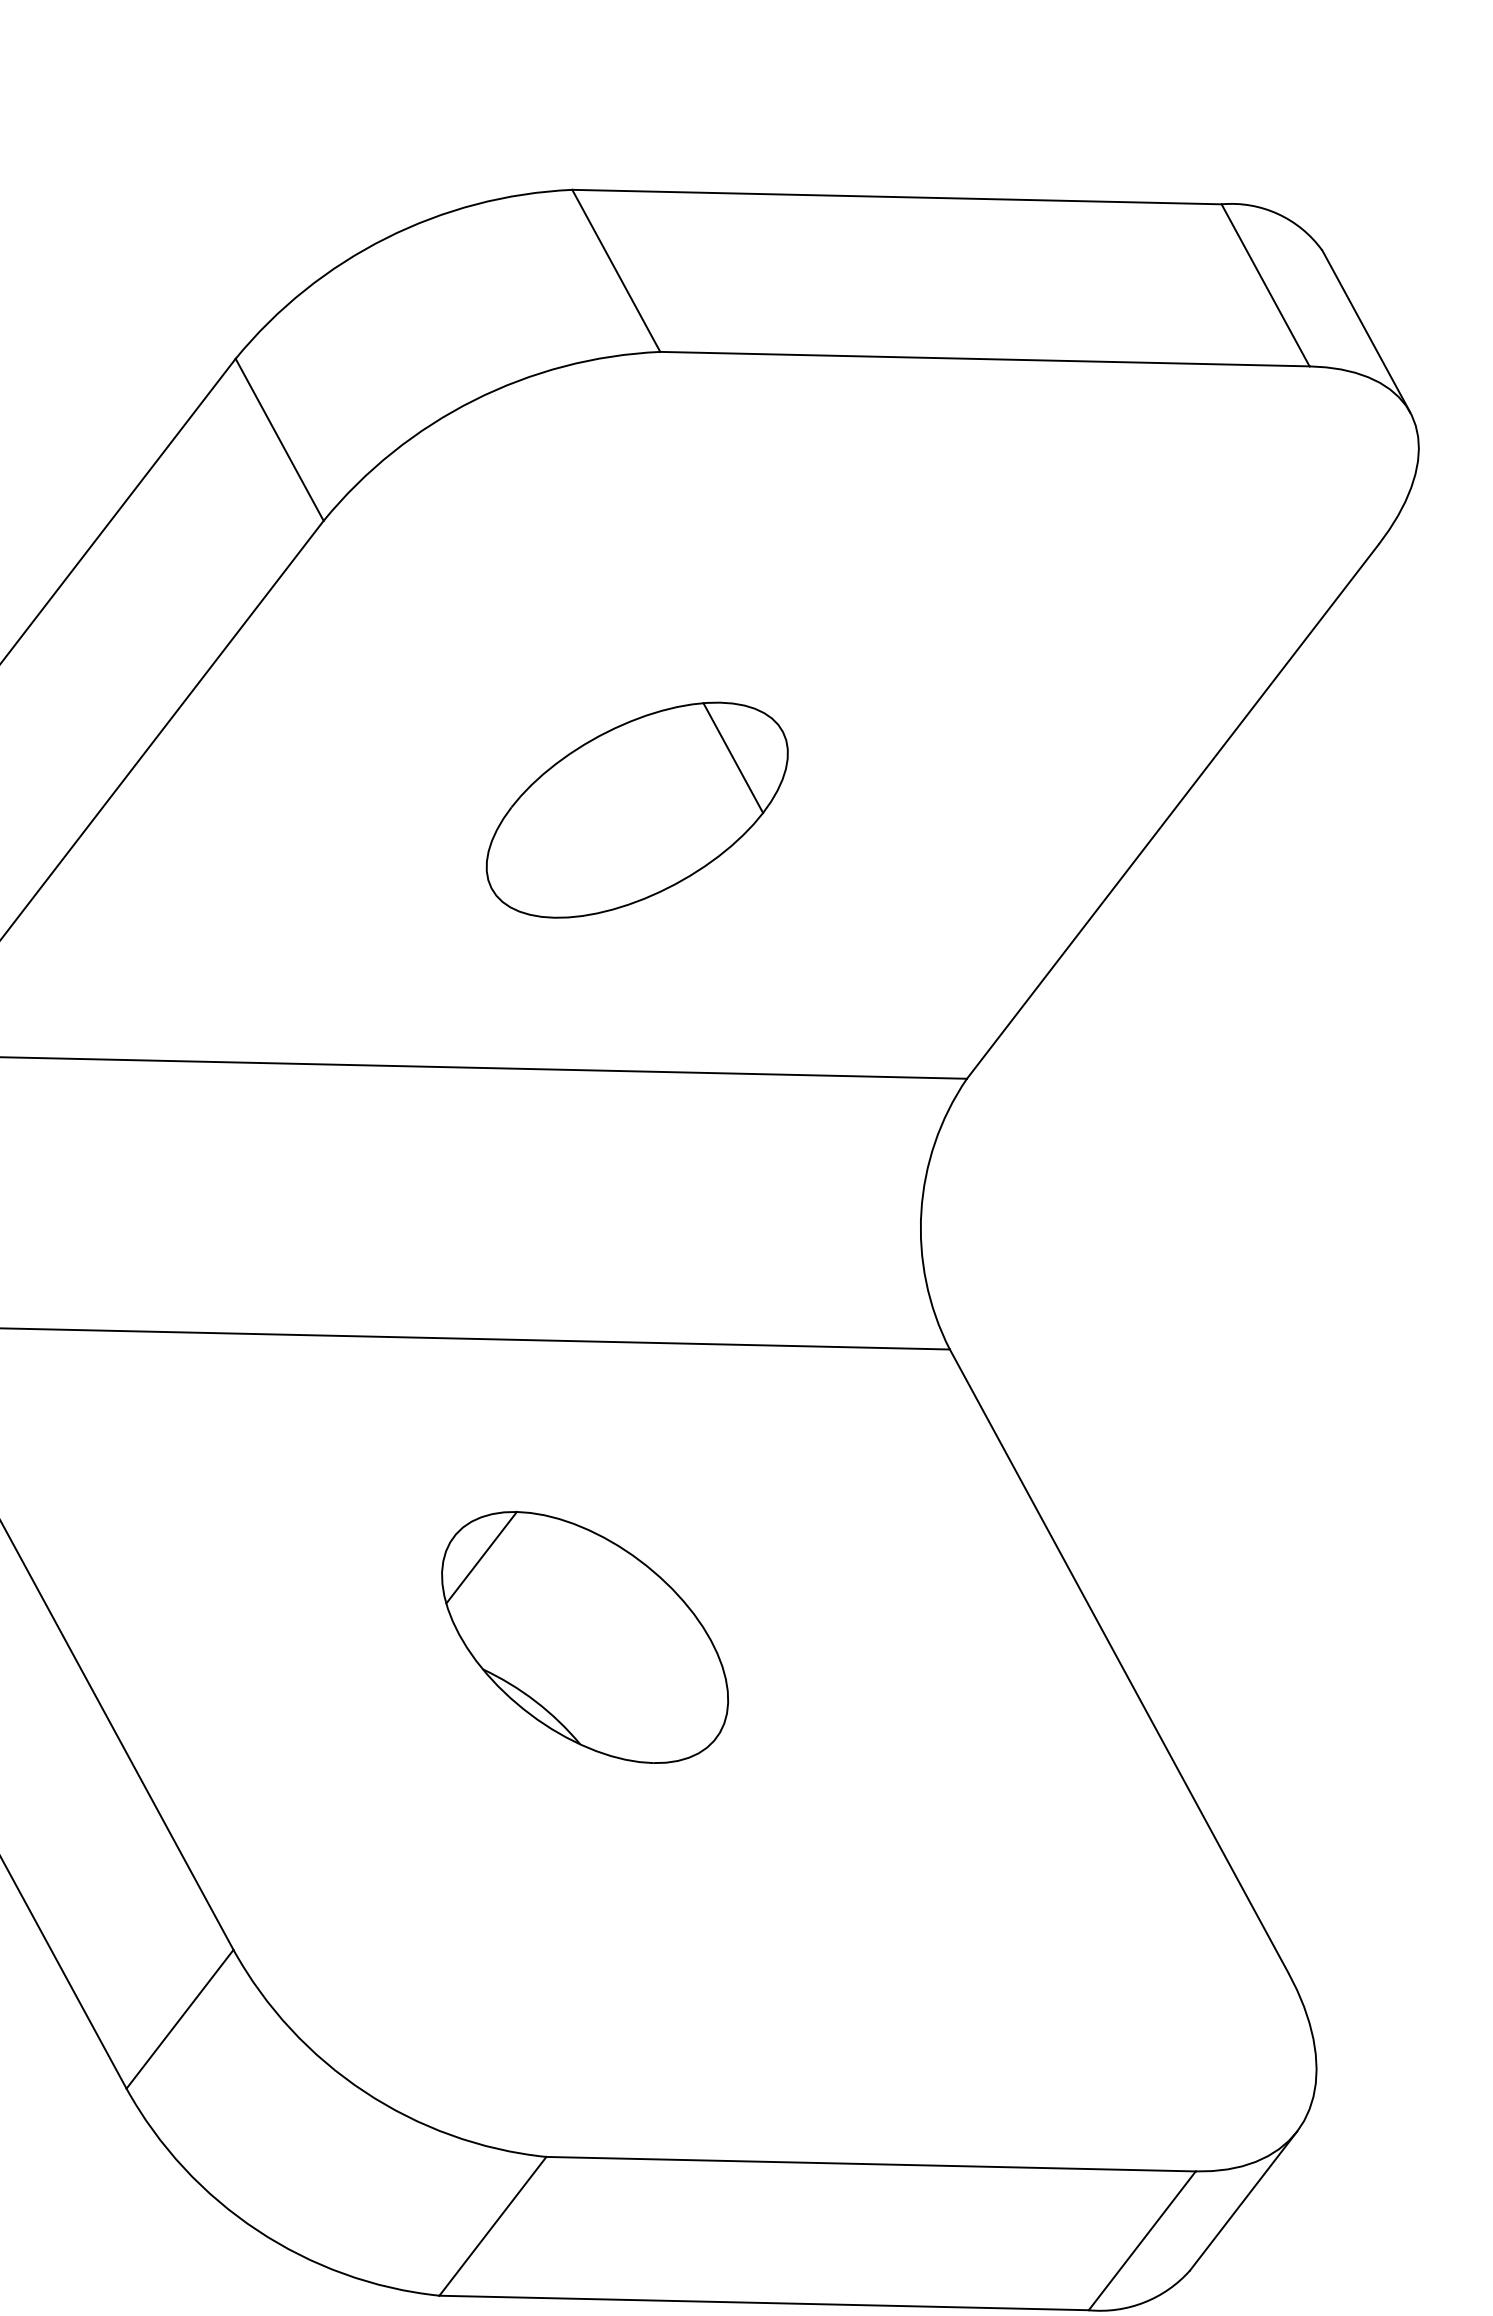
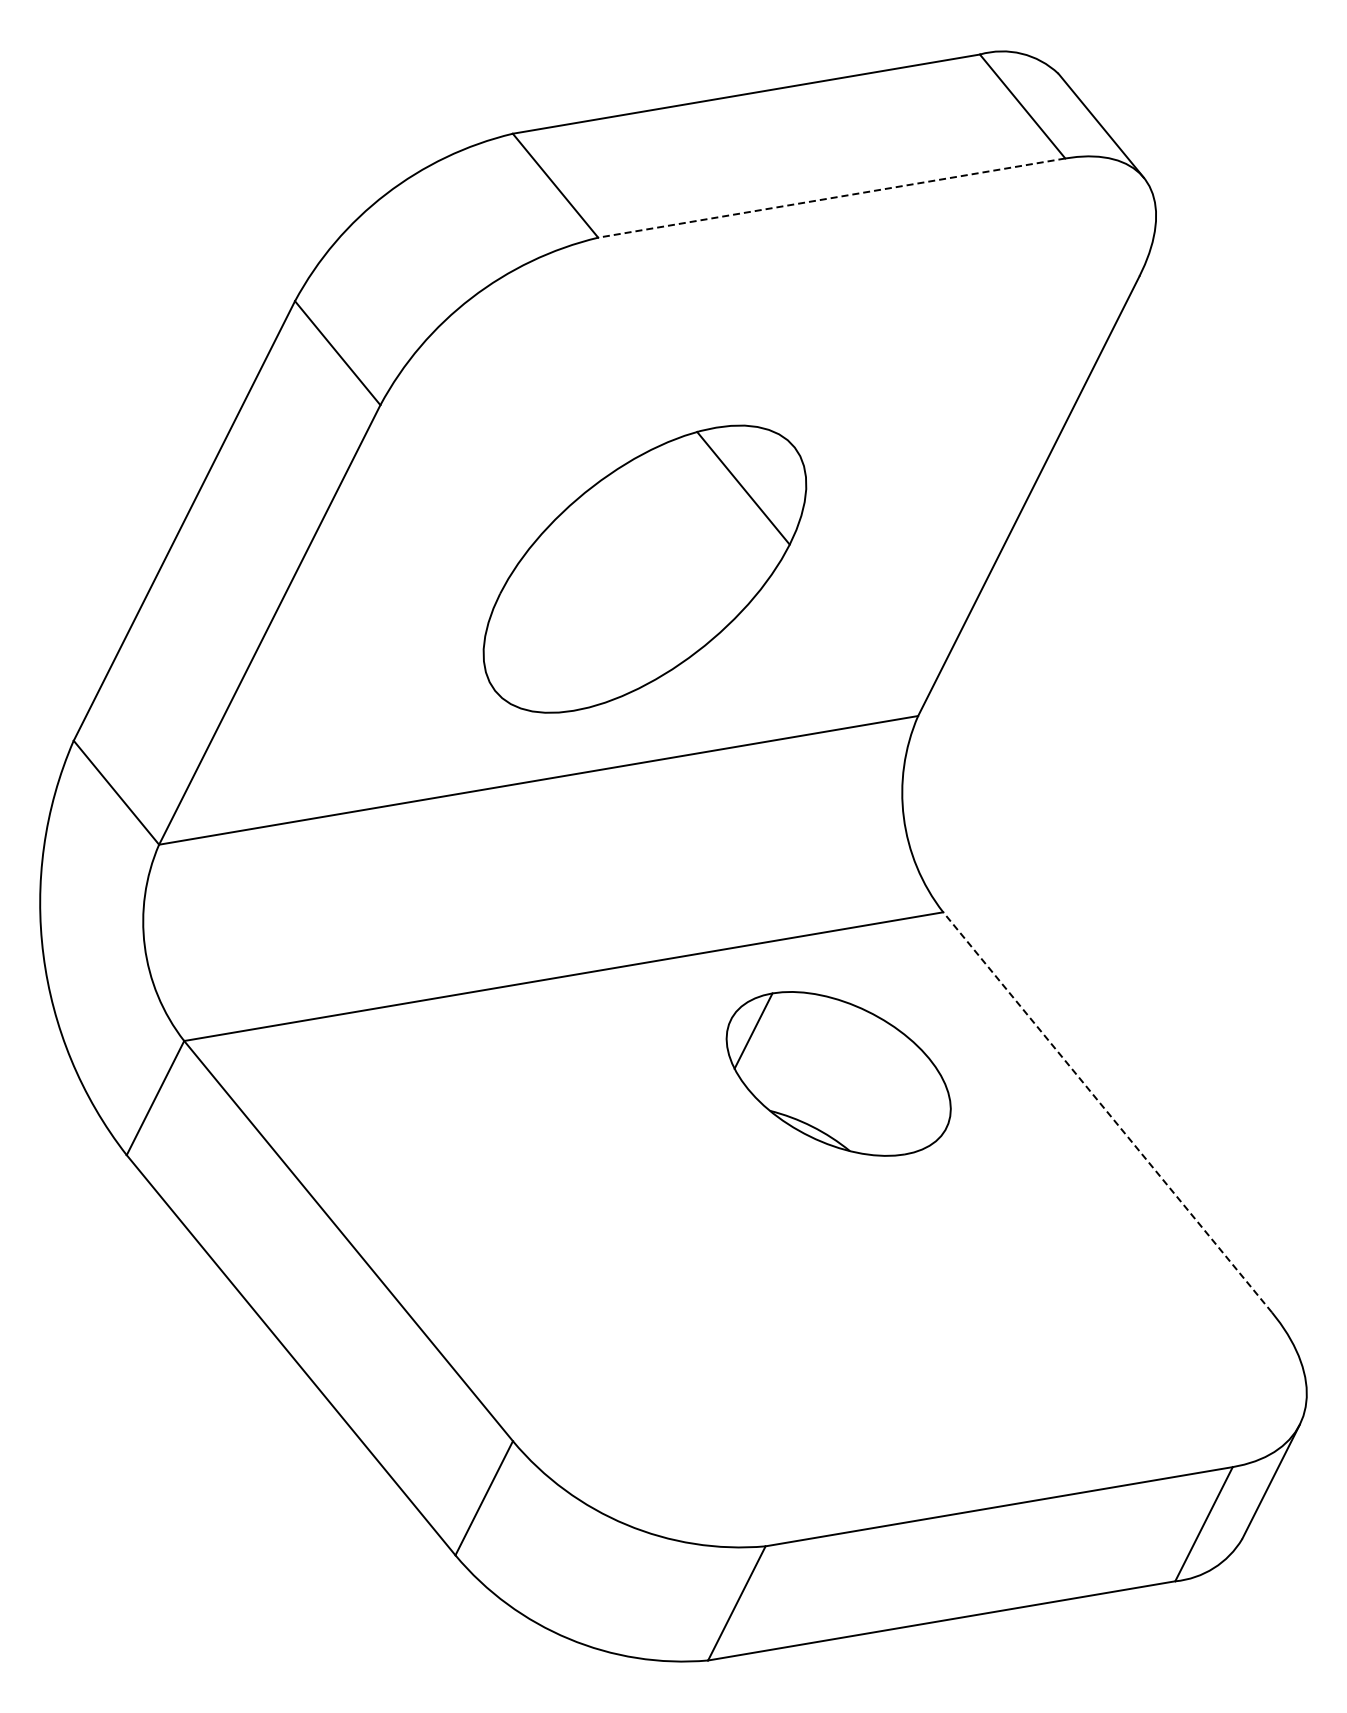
line: (984, 359) -> (831, 198), solid -> dashed
part: (636, 809) -> (644, 568), size x1.6
part: (584, 1636) -> (838, 1073), moved
line: (1119, 1661) -> (1107, 1112), solid -> dashed

